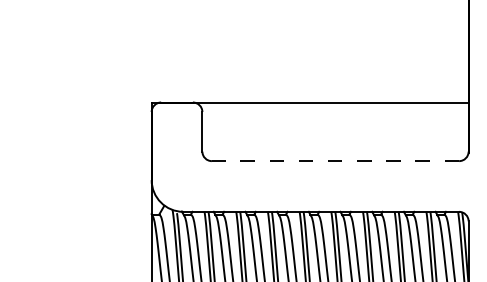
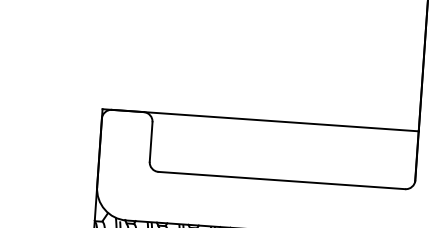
line: (335, 161) -> (281, 180), dashed -> solid

